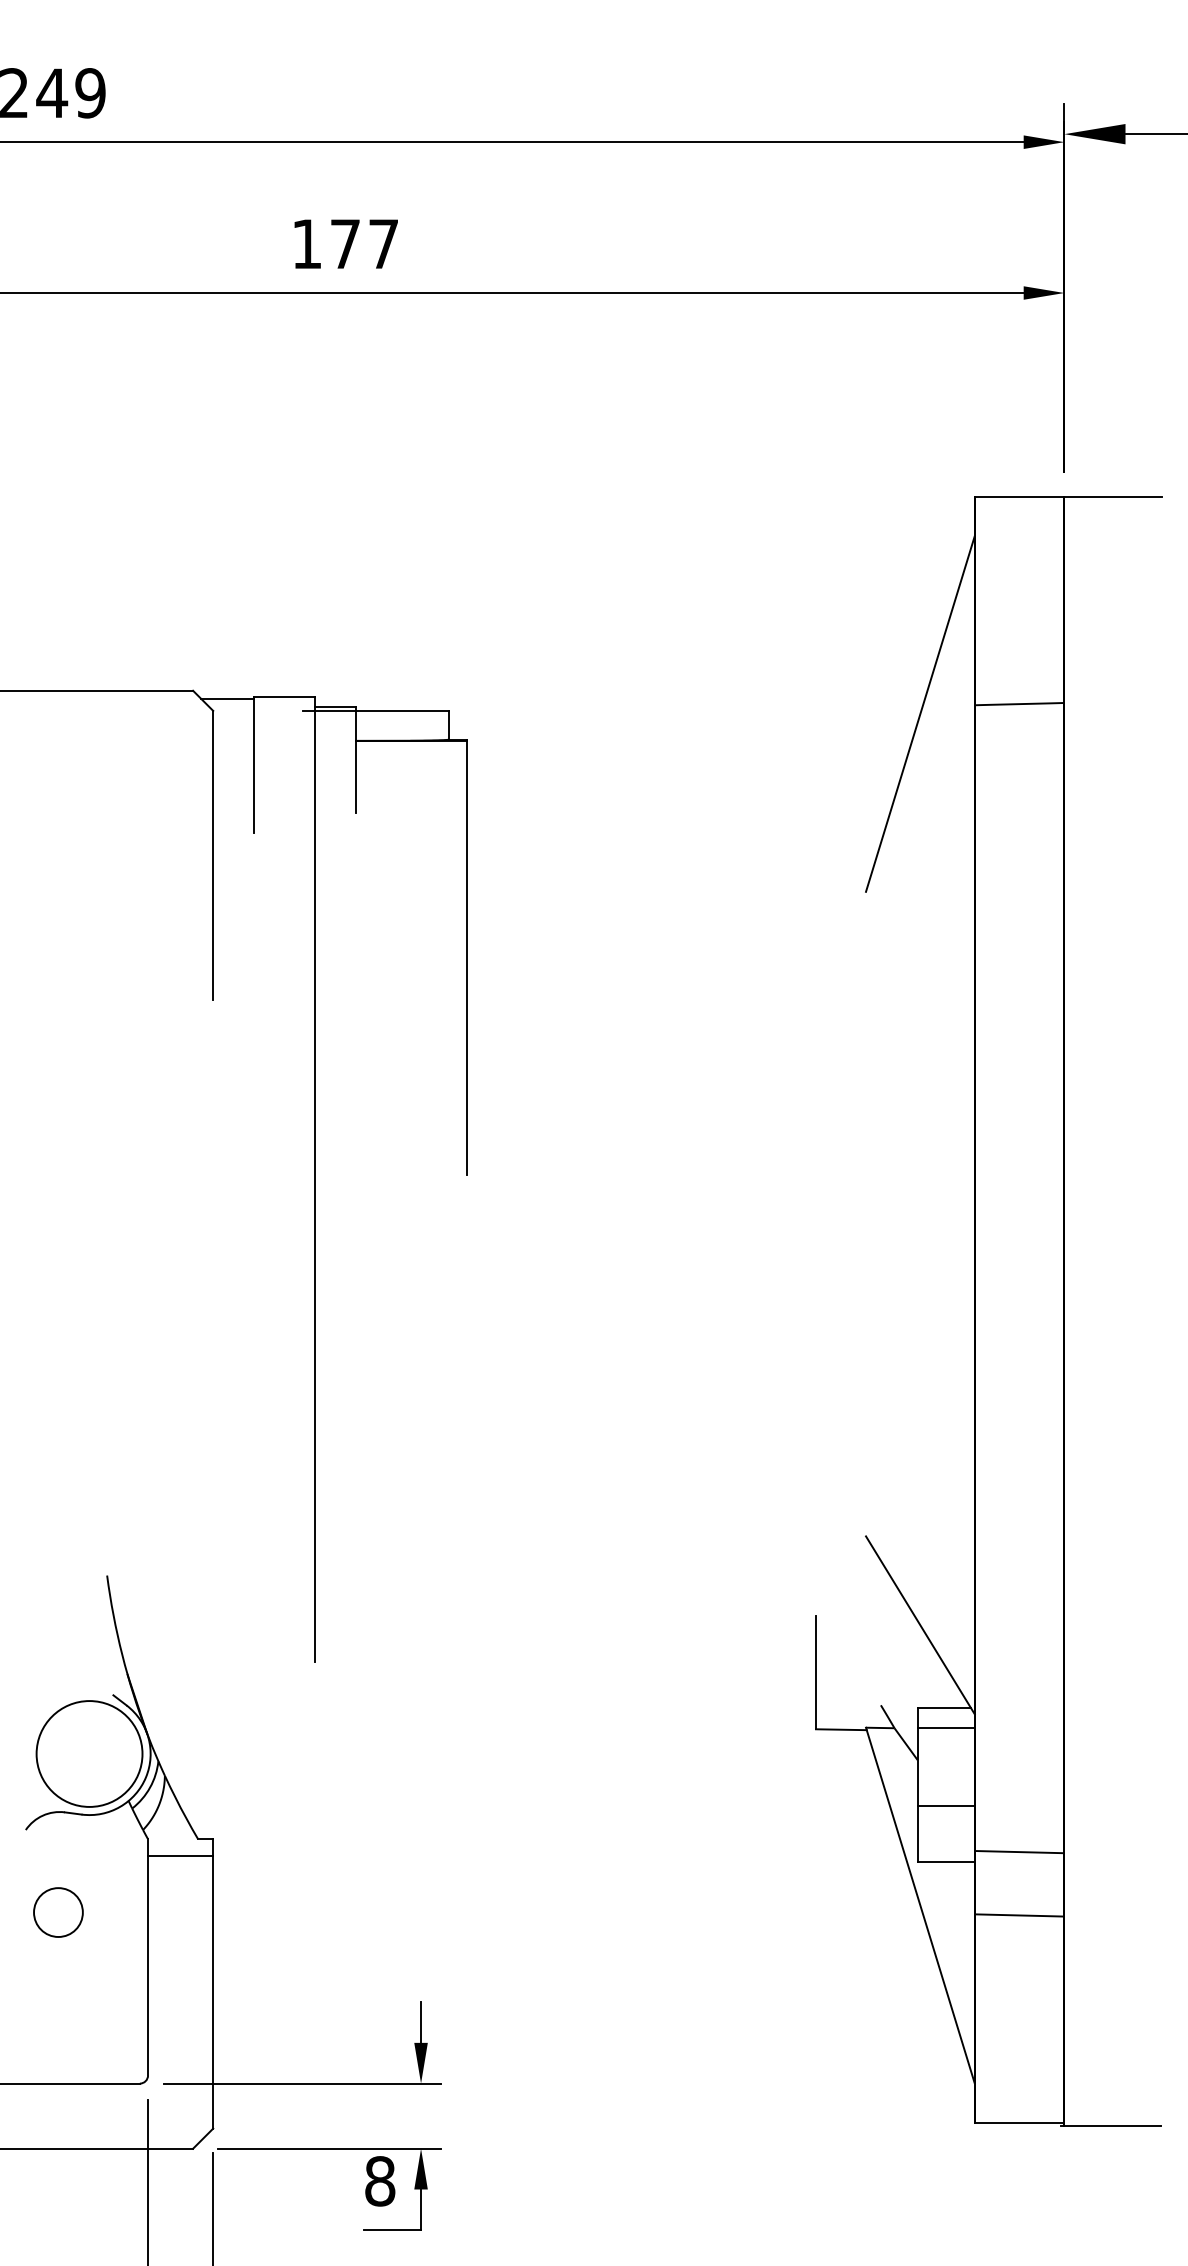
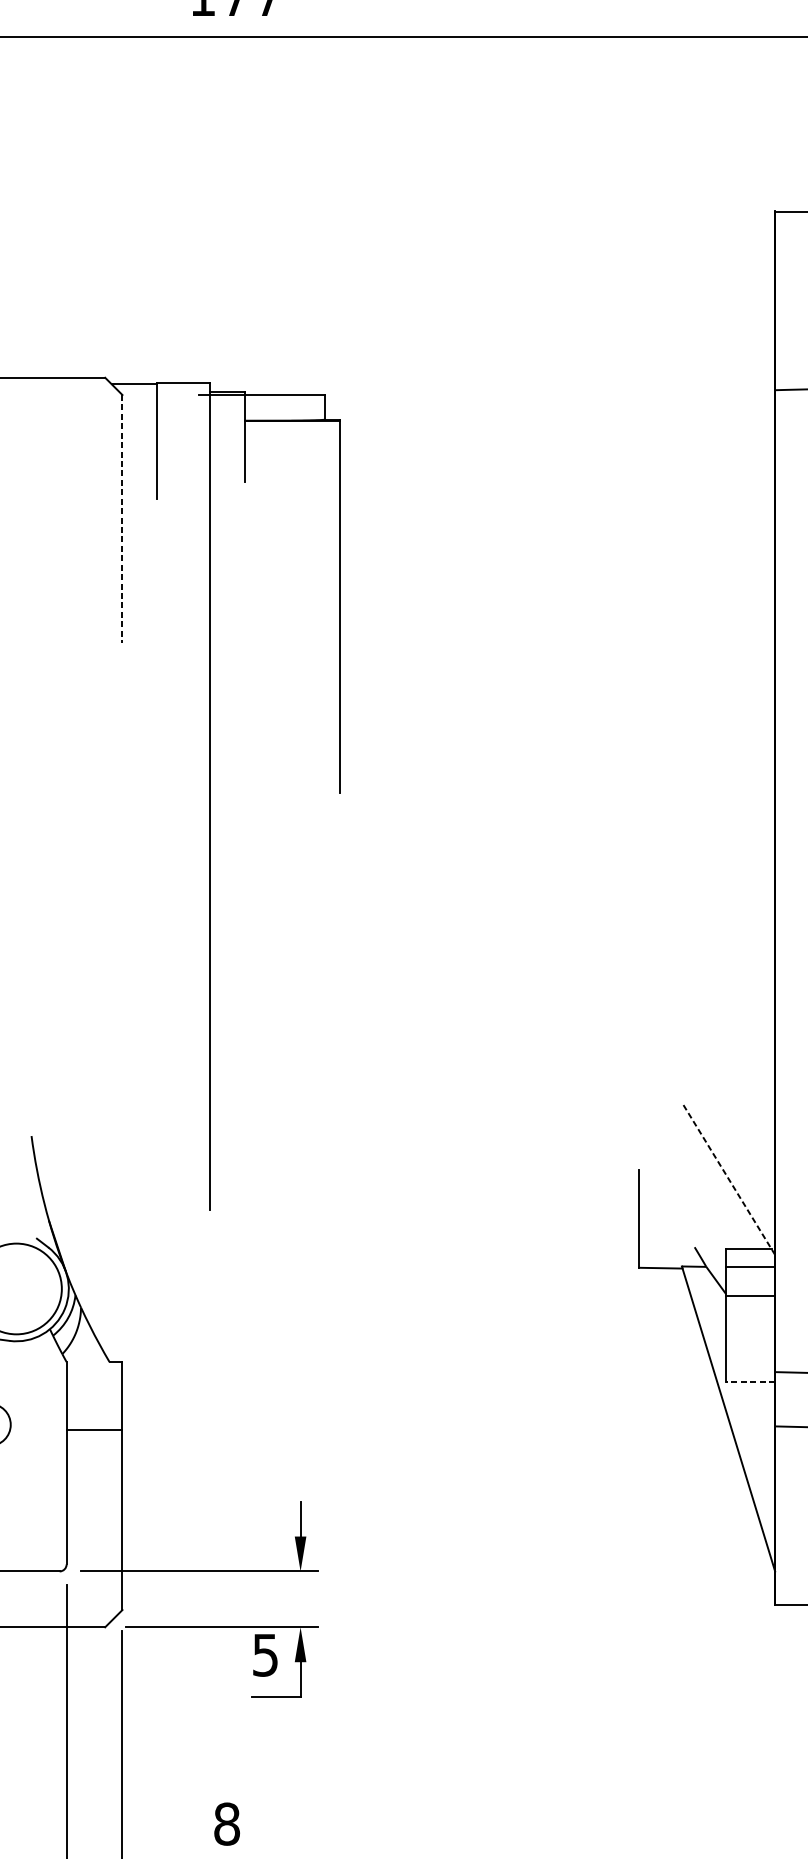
line: (919, 713) -> (727, 397), removed
line: (213, 855) -> (122, 518), solid -> dashed
line: (920, 1624) -> (728, 1178), solid -> dashed
line: (945, 1805) -> (750, 1296), moved
line: (180, 1855) -> (94, 1429), moved
line: (946, 1862) -> (750, 1381), solid -> dashed
text: (380, 2181) -> (265, 1655), 8 -> 5

